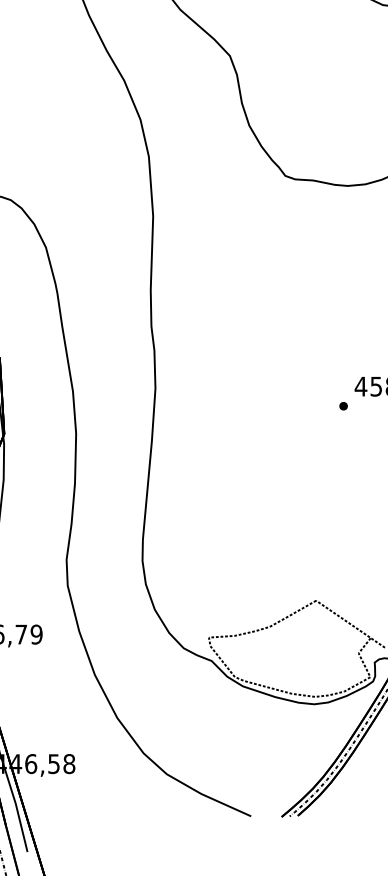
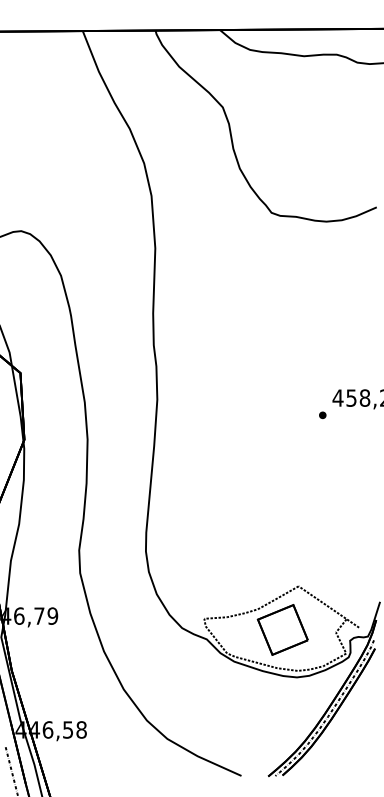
part: (297, 649) -> (282, 629), added

